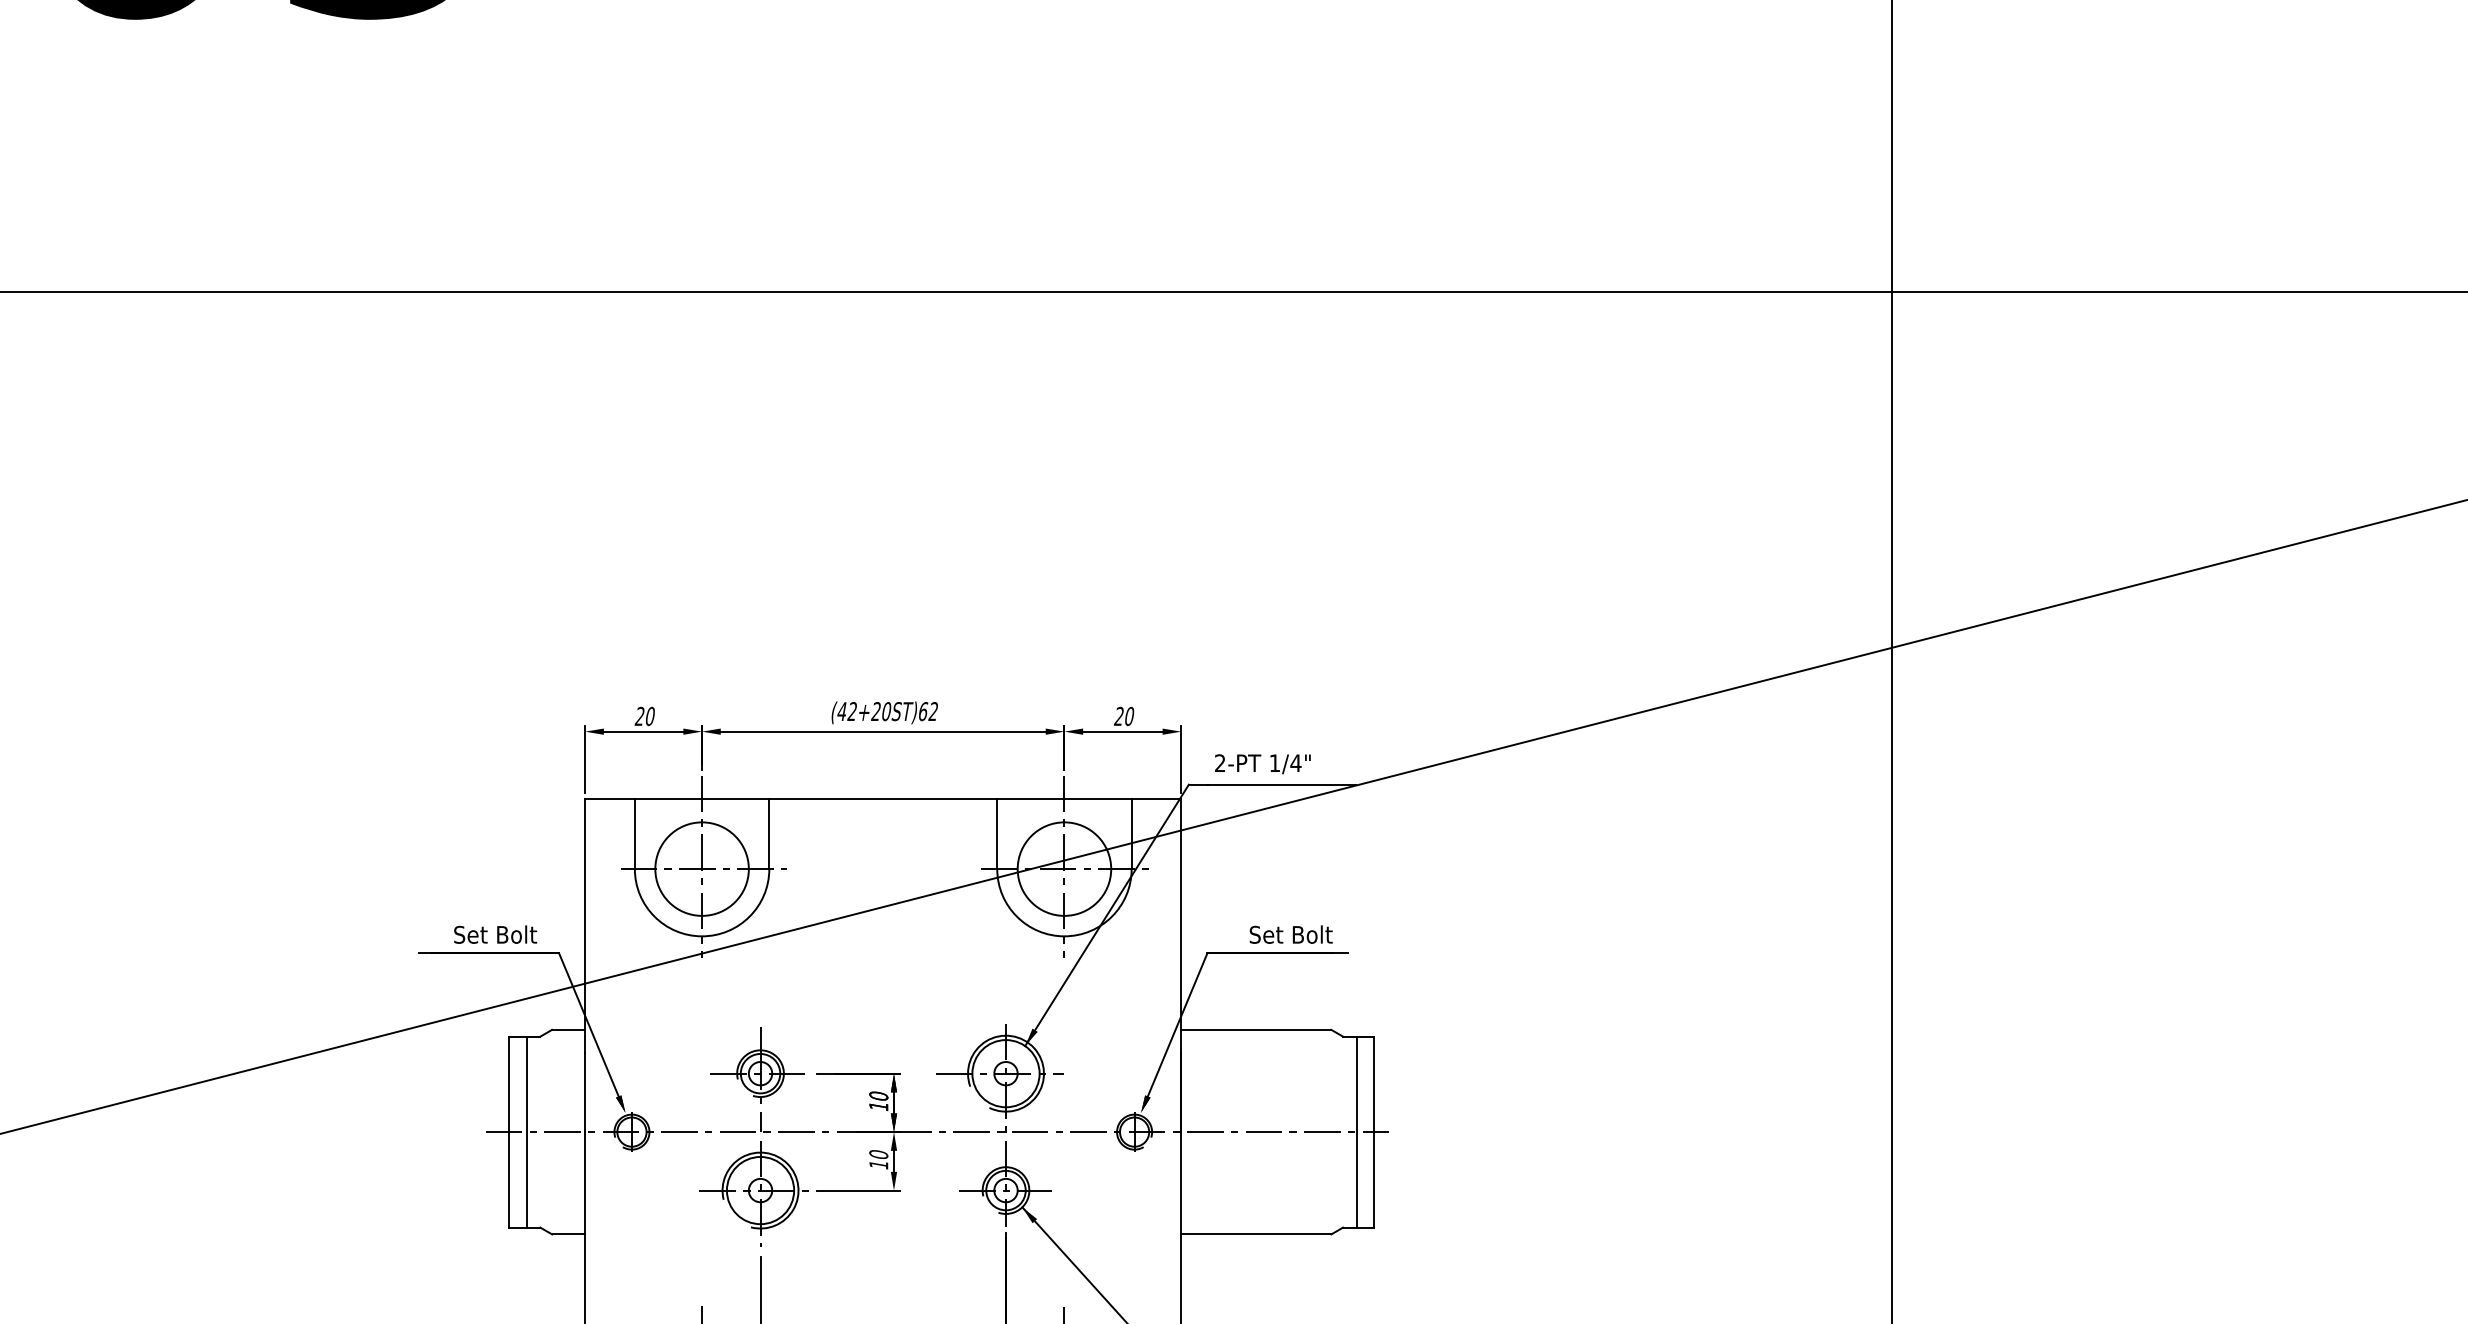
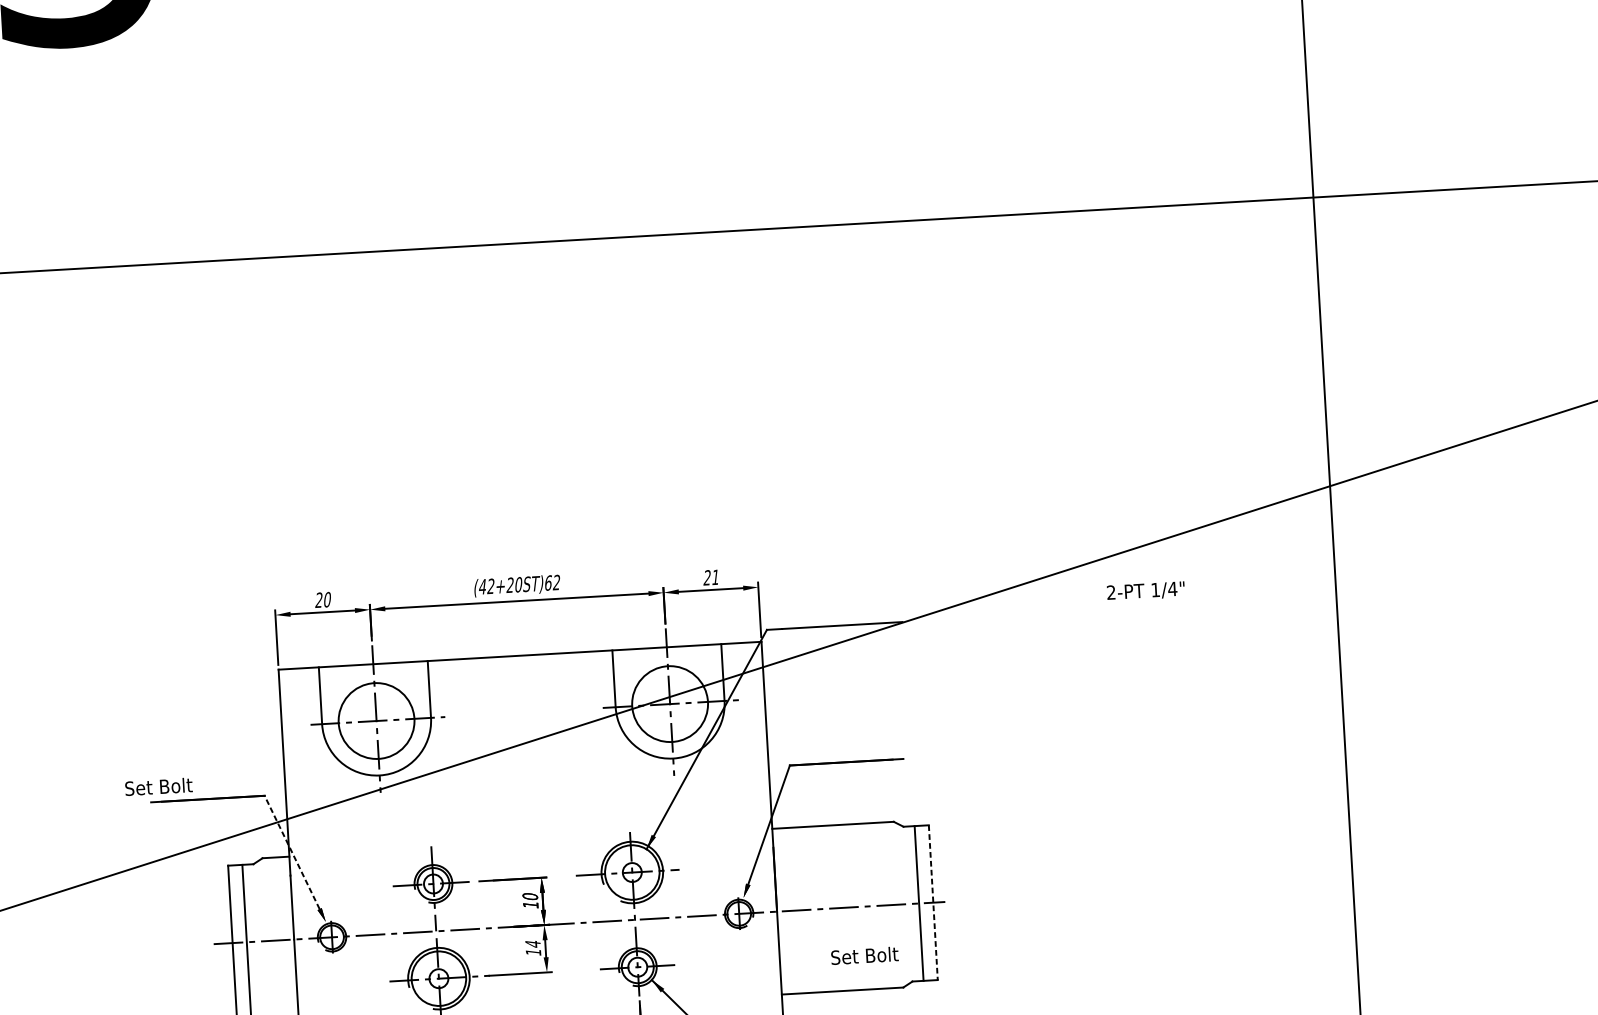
text: (1129, 715) -> (715, 576), 20 -> 21
text: (1262, 764) -> (1145, 591), moved
text: (495, 934) -> (158, 786), moved
text: (1290, 934) -> (864, 955), moved
line: (588, 1024) -> (291, 852), solid -> dashed
line: (1374, 1132) -> (933, 902), solid -> dashed
text: (878, 1154) -> (532, 943), 10 -> 14

